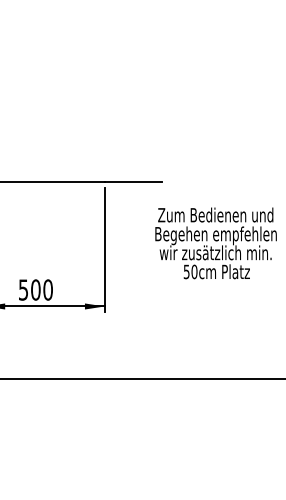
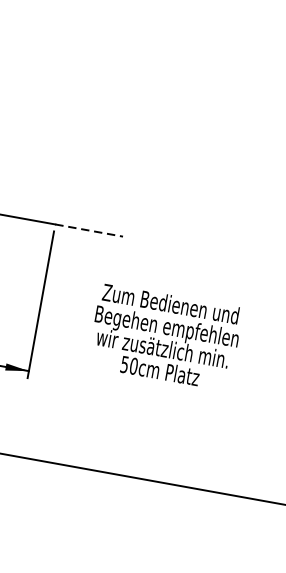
line: (133, 181) -> (89, 230), solid -> dashed
text: (215, 243) -> (164, 337), moved

